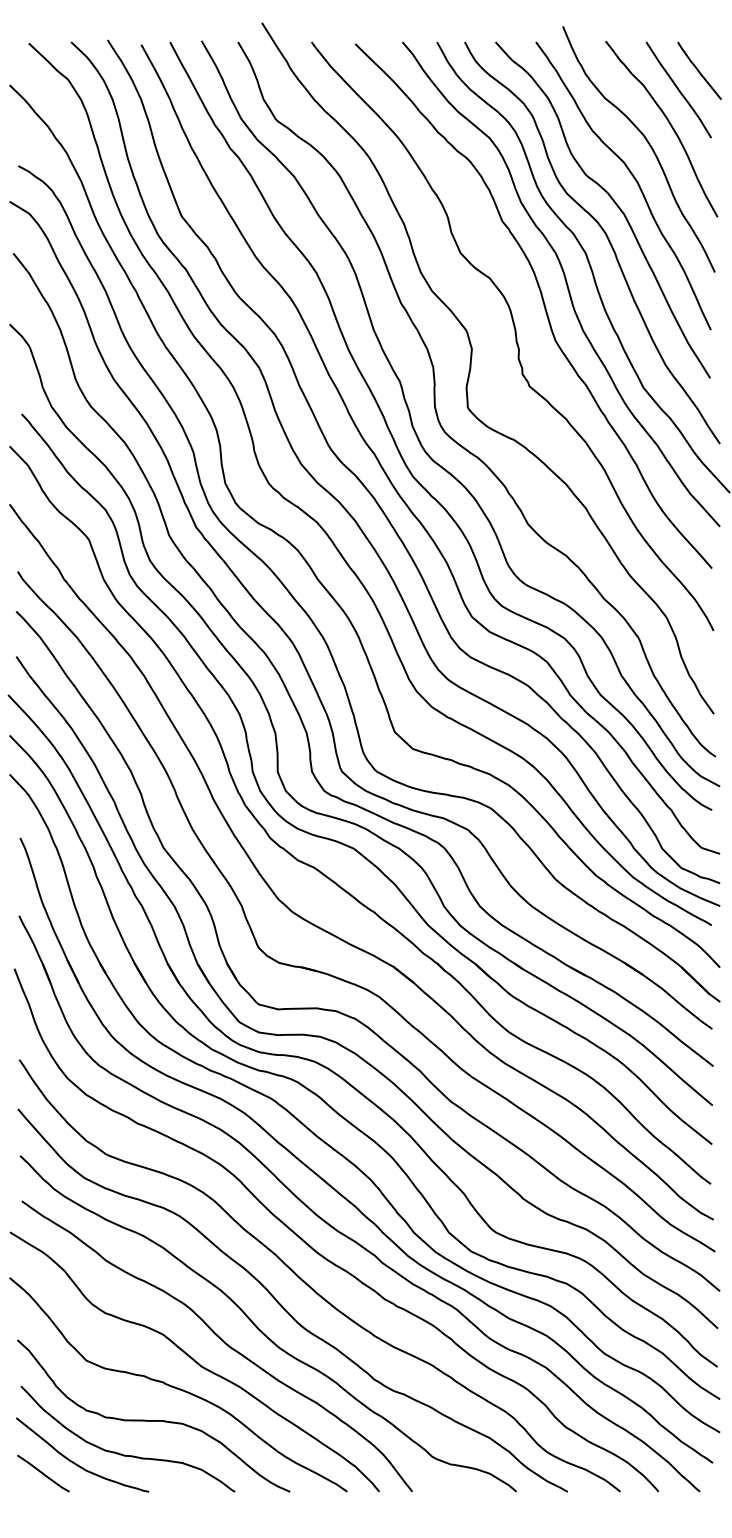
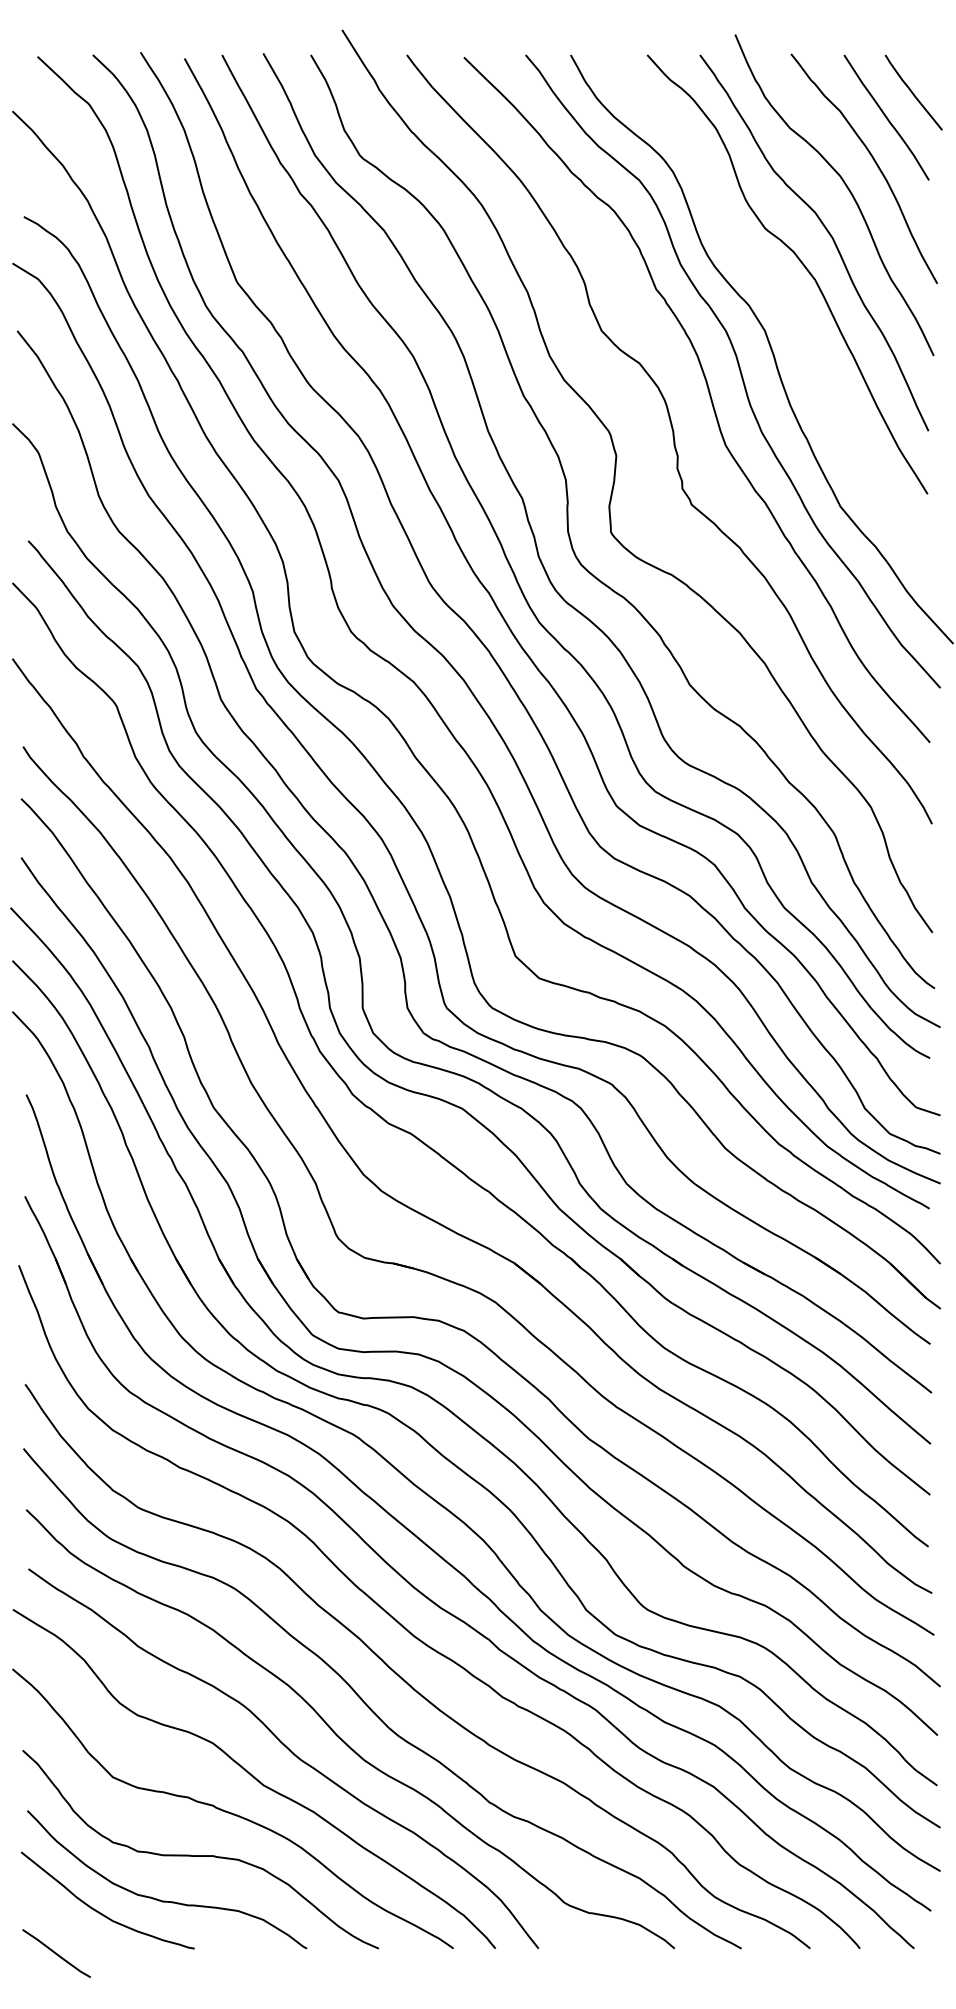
curve: (605, 235) -> (790, 307), removed
line: (43, 1473) -> (56, 1953), moved

